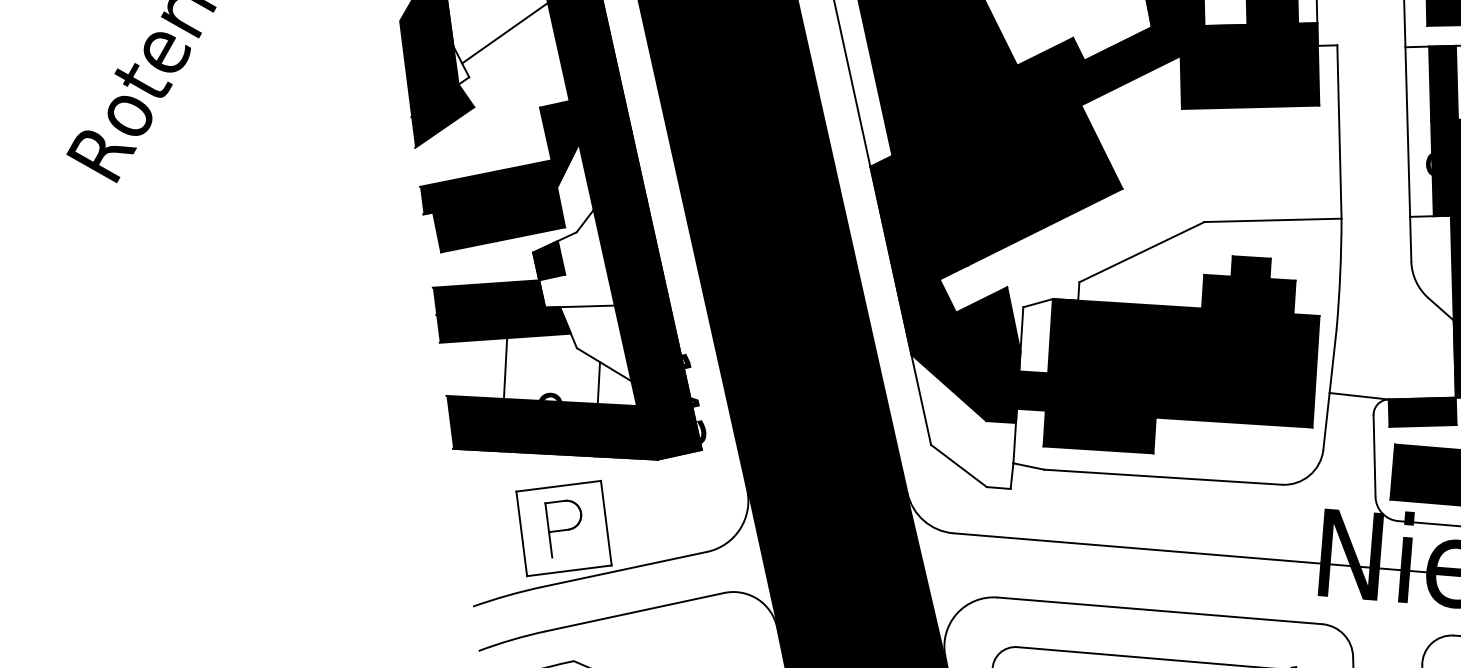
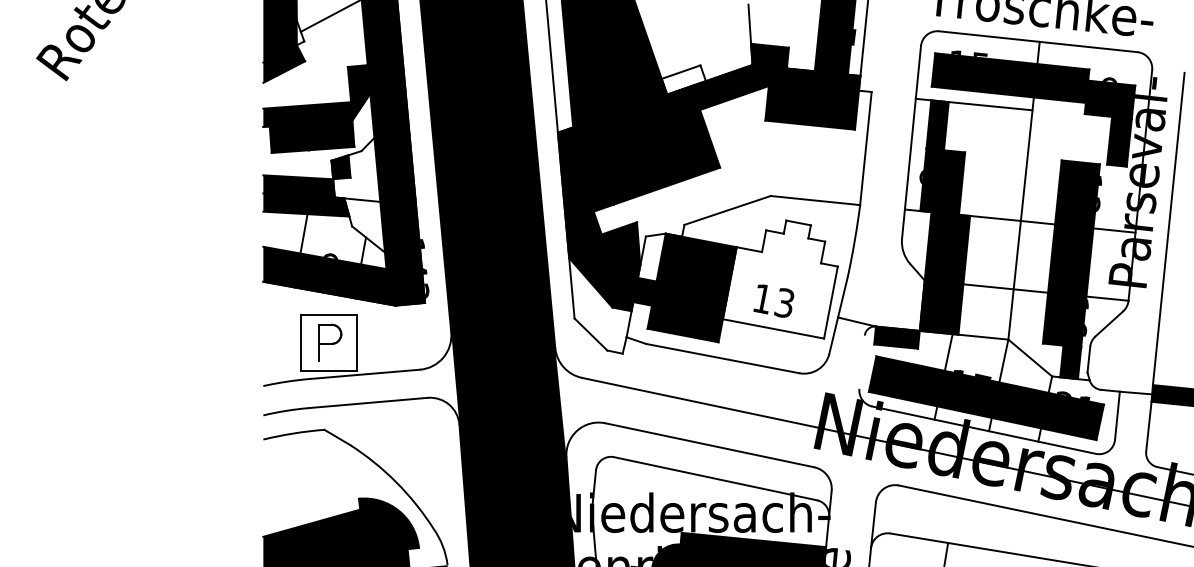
fill: (1050, 62) -> (683, 79), removed
fill: (1233, 346) -> (779, 279), removed
line: (1373, 455) -> (861, 361), removed

